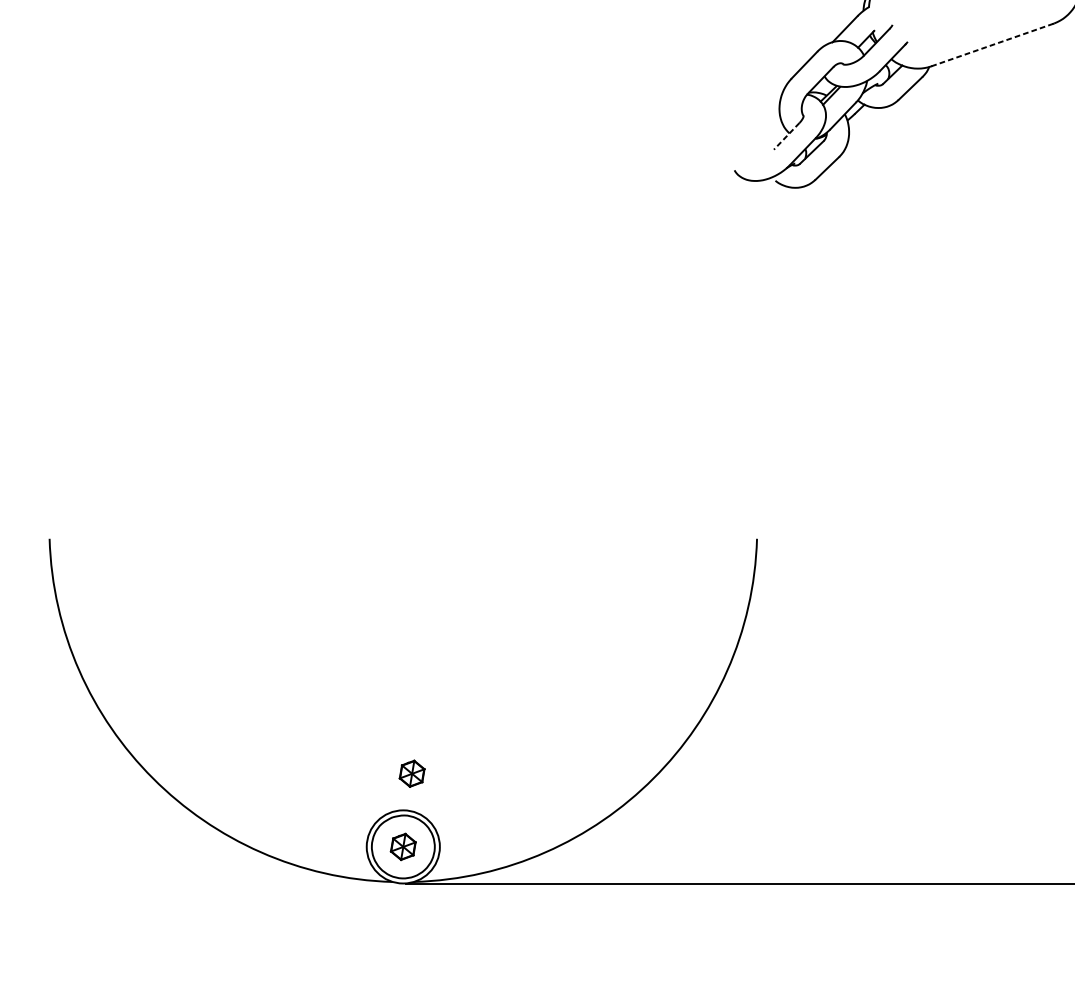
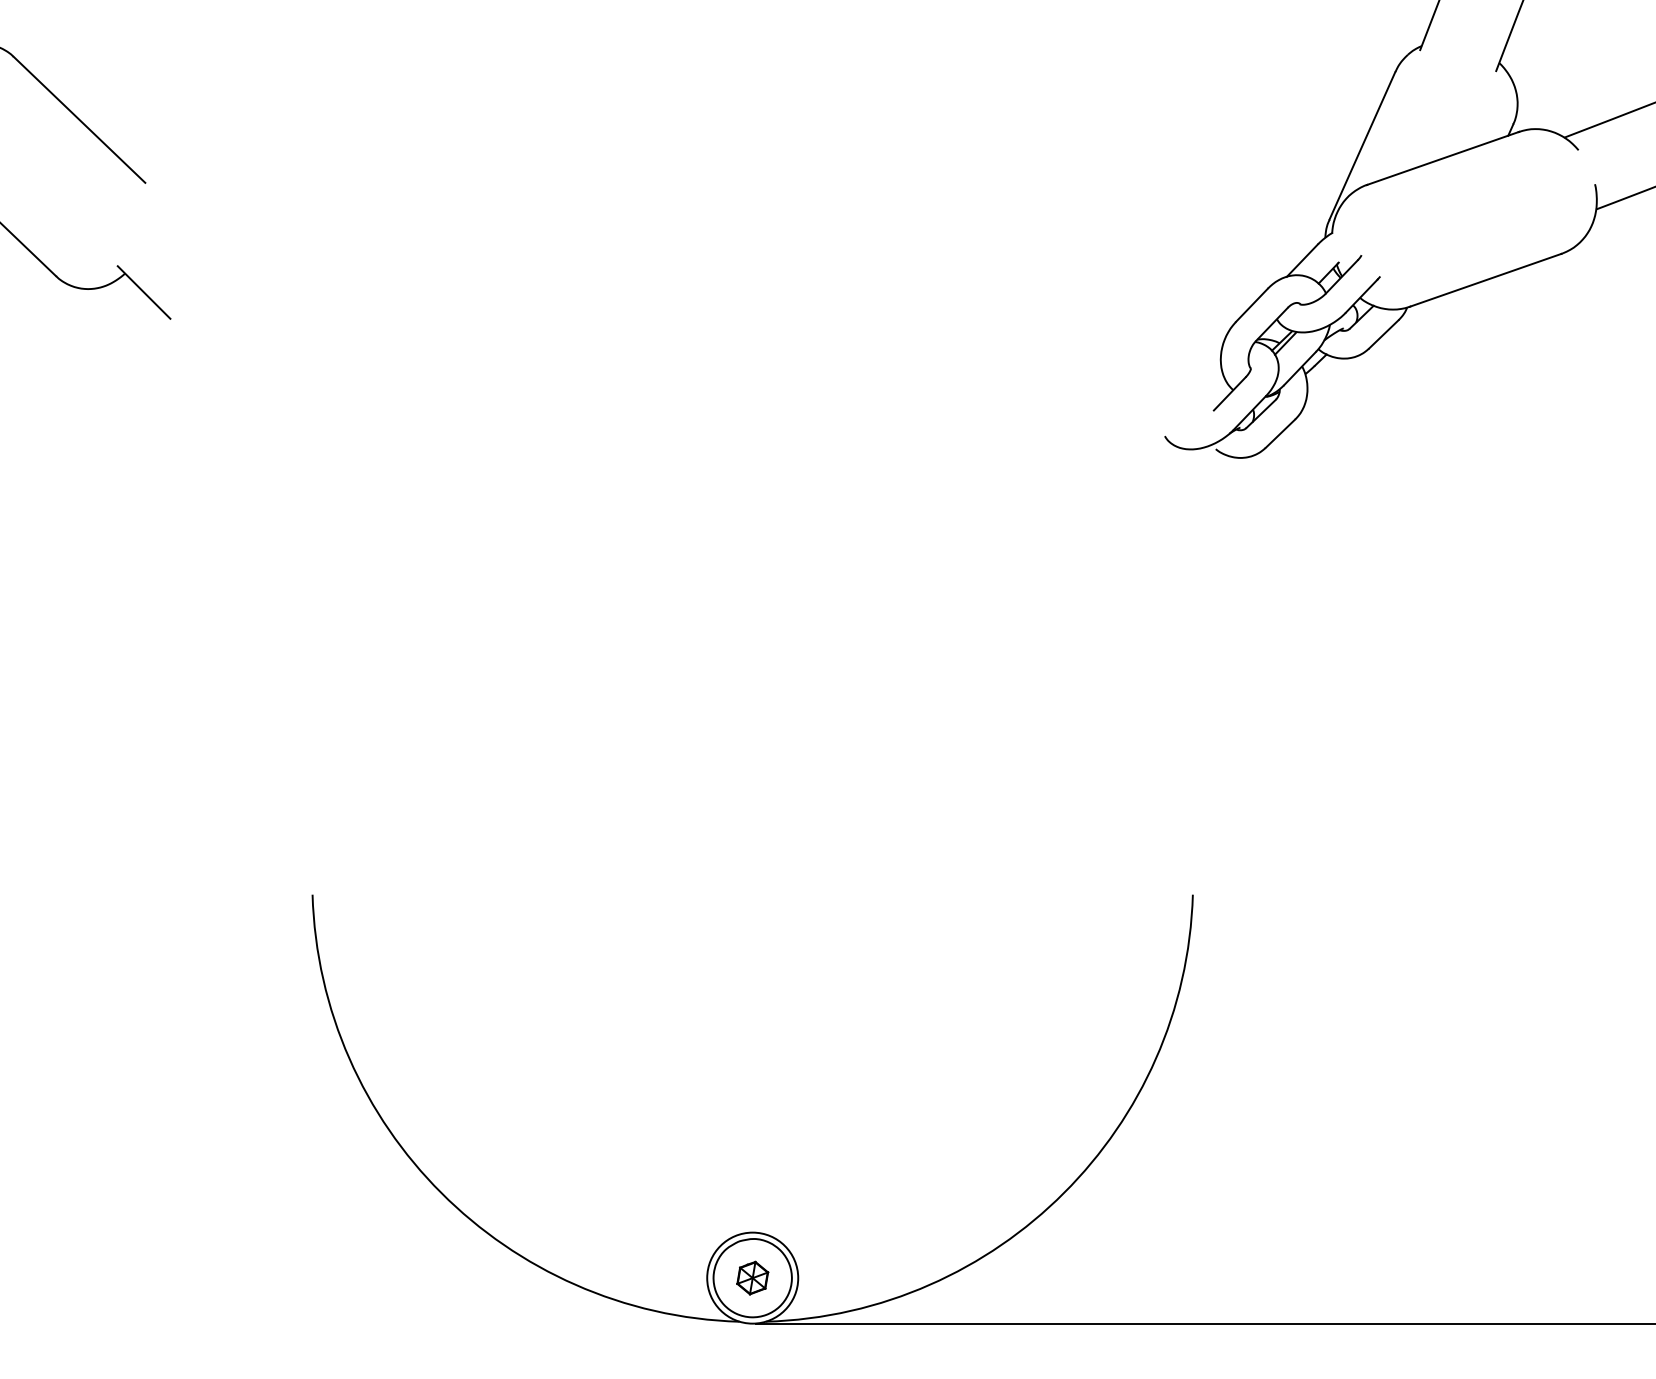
line: (992, 45) -> (1486, 280), dashed -> solid
line: (786, 136) -> (1229, 393), dashed -> solid
part: (411, 773) -> (763, 1186), removed

